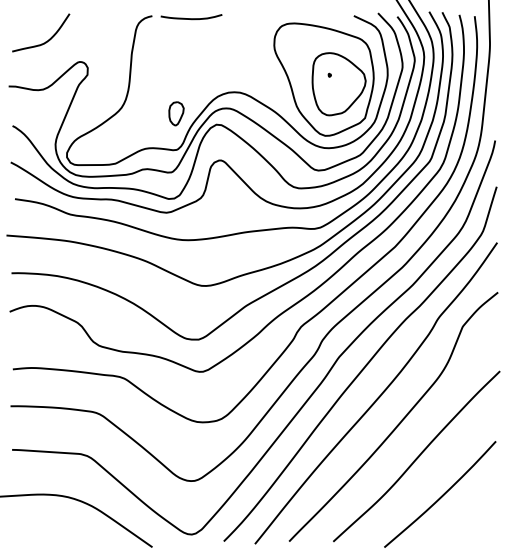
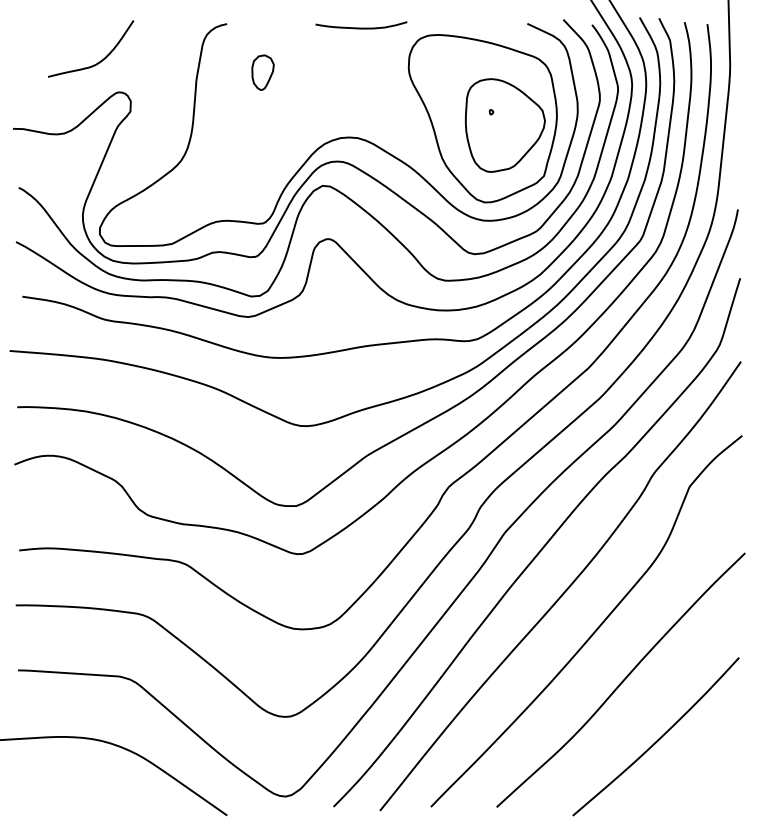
curve: (191, 18) -> (361, 27), moved
curve: (45, 41) -> (97, 61), moved
part: (176, 113) -> (263, 72), moved

